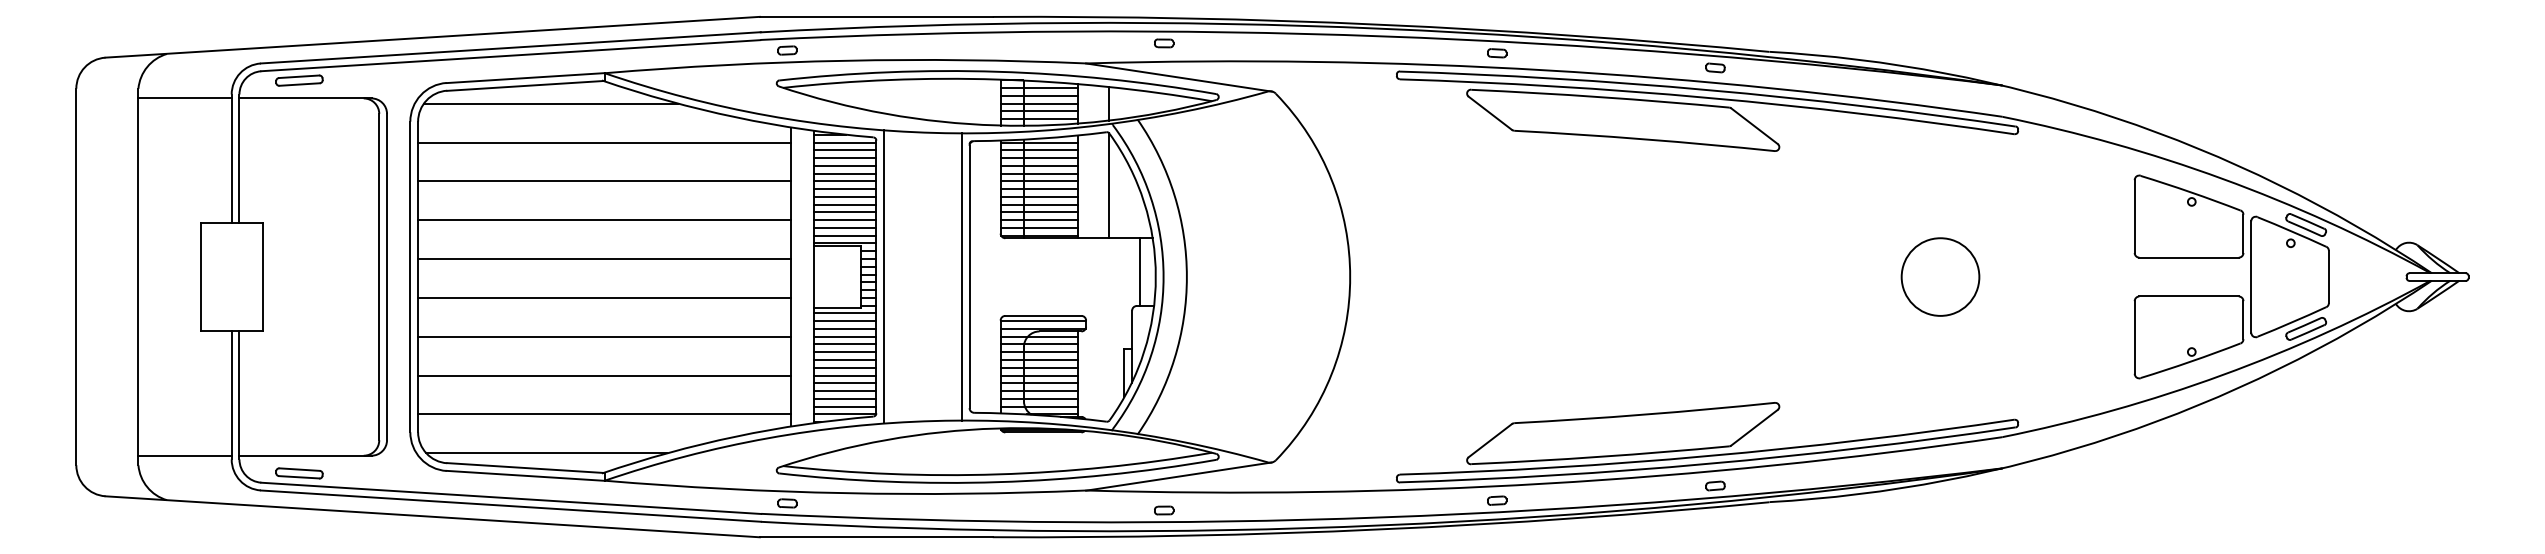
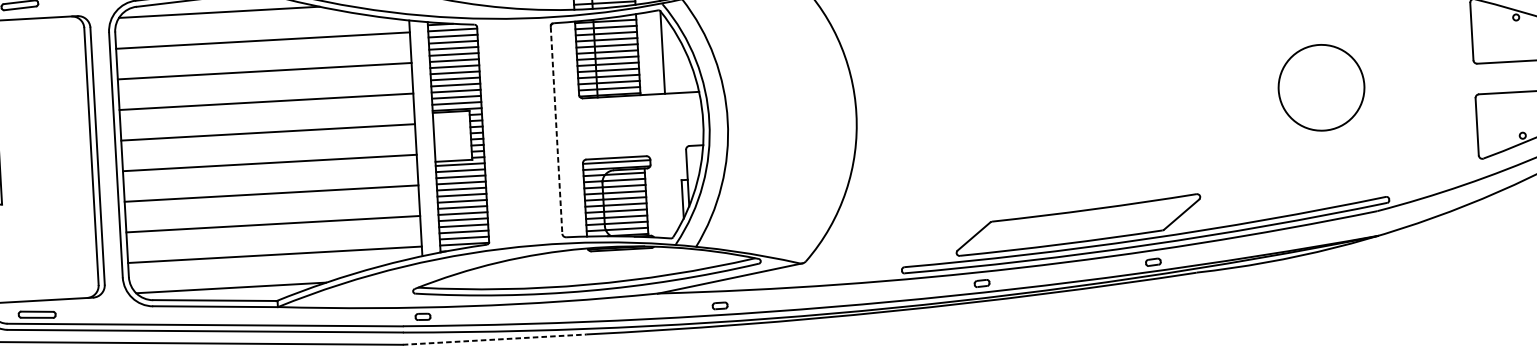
line: (1140, 272) -> (691, 119), removed
line: (884, 276) -> (489, 133), removed
line: (961, 276) -> (550, 130), removed
circle: (1940, 276) -> (1321, 87), size x1.4
line: (969, 277) -> (556, 130), solid -> dashed
line: (876, 537) -> (494, 339), solid -> dashed

